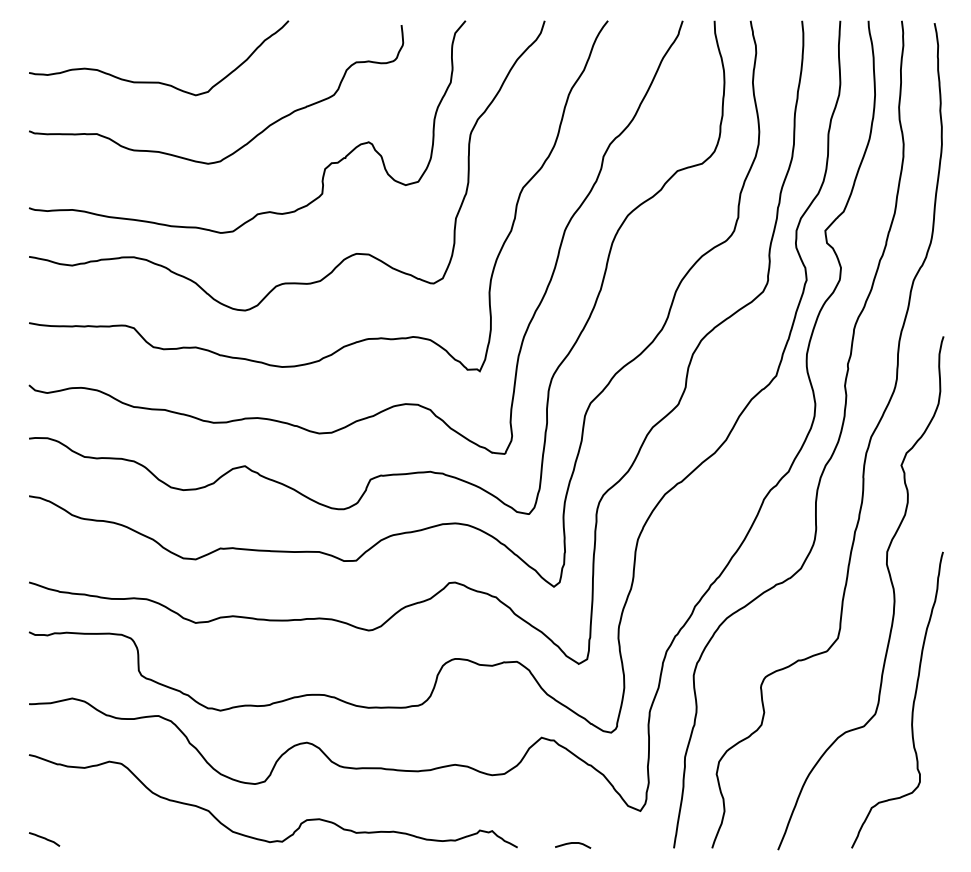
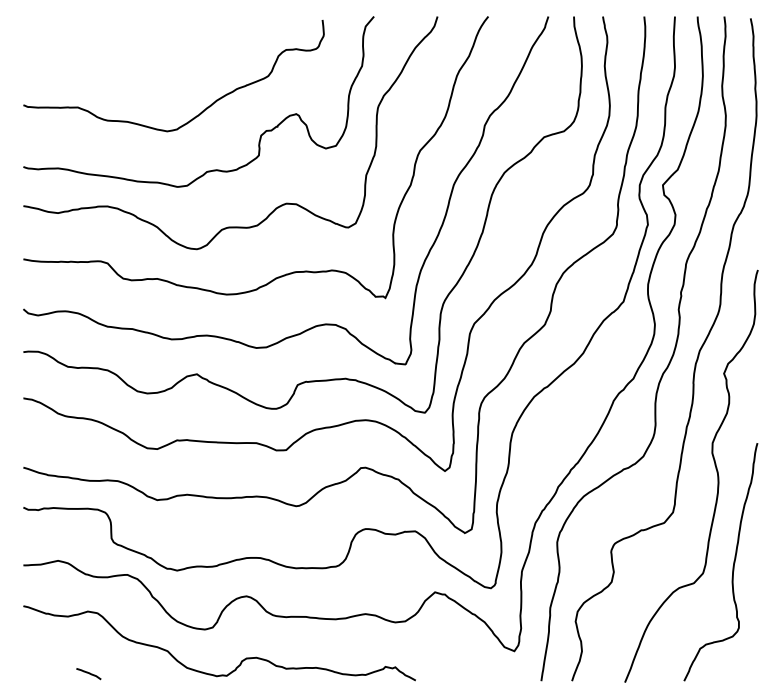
curve: (158, 81) -> (127, 65), removed
curve: (44, 838) -> (88, 673), moved
curve: (572, 843) -> (459, 677), removed

